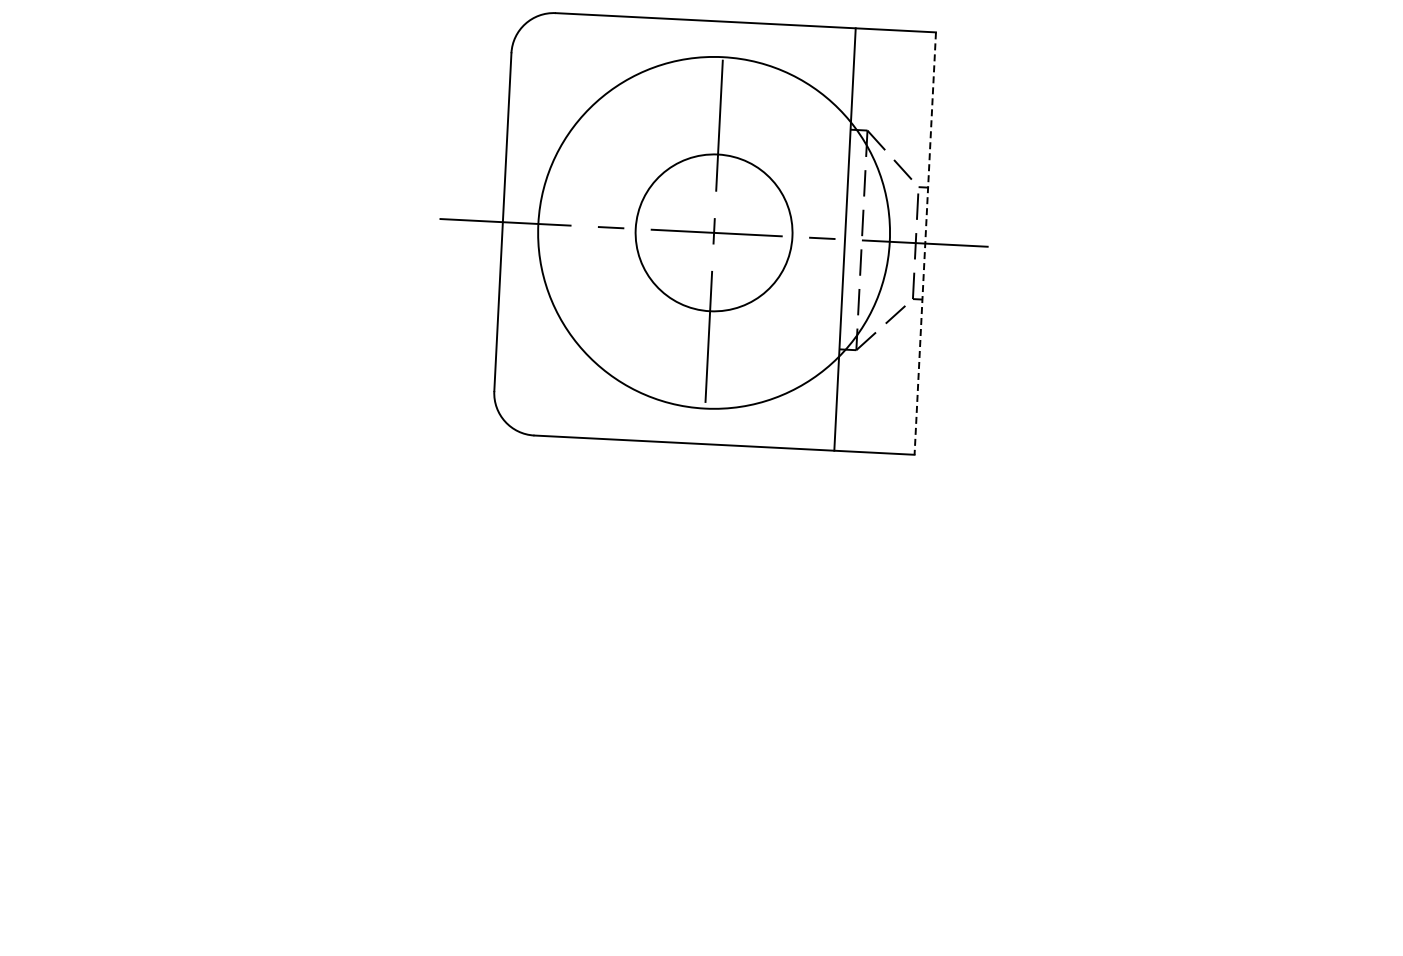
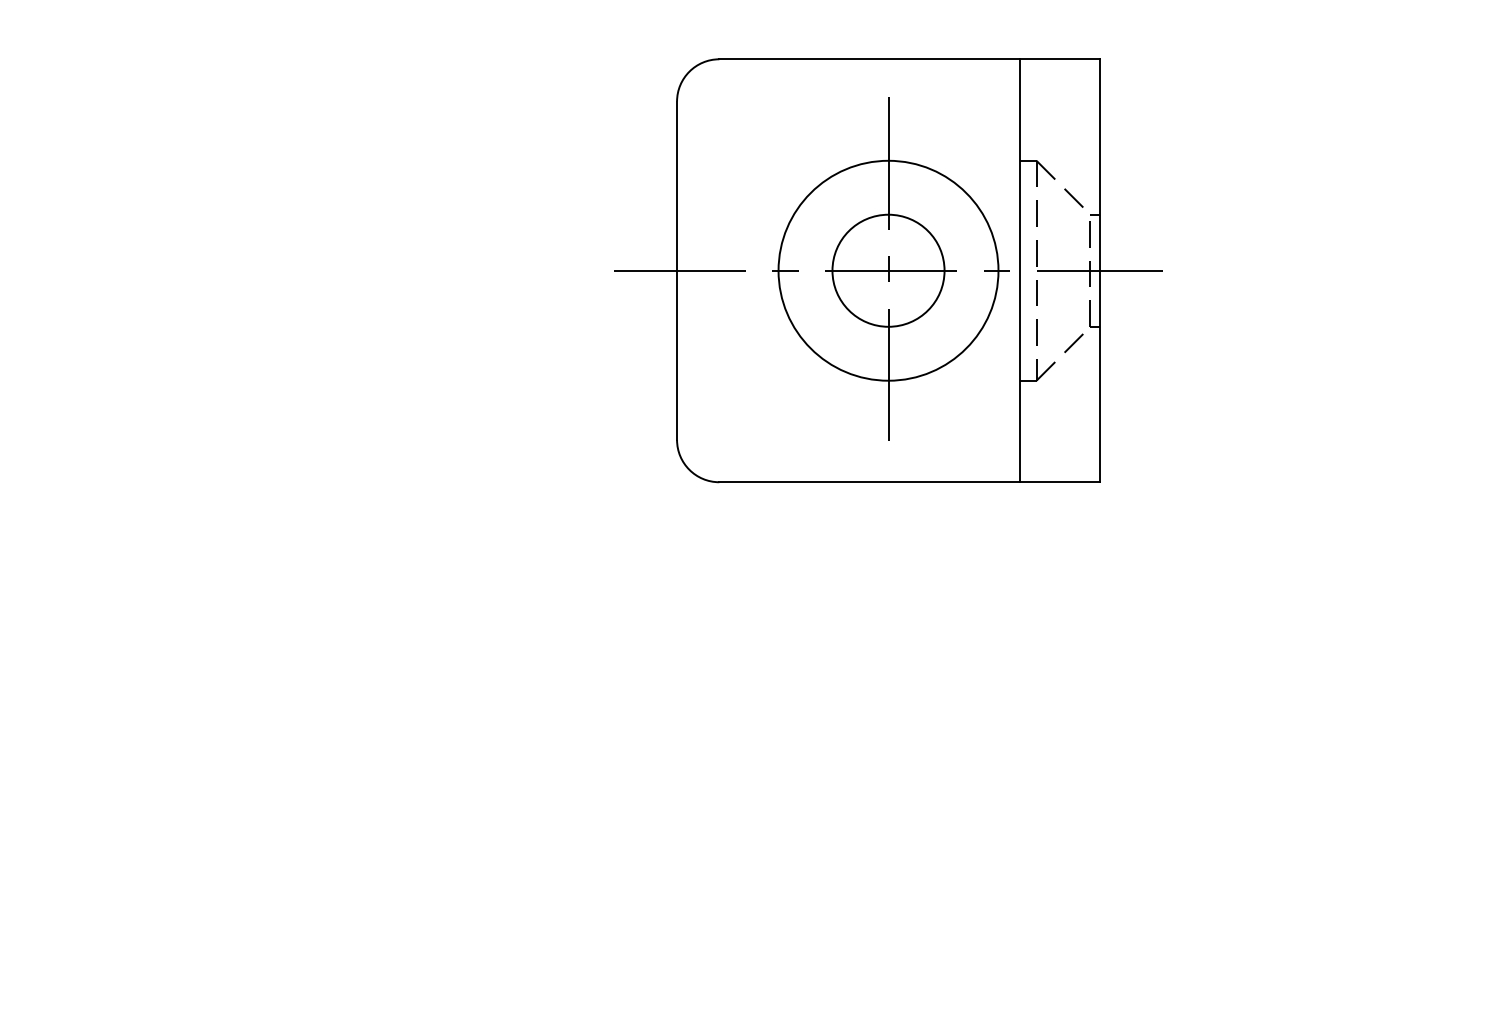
circle: (714, 232) -> (888, 270), size x0.62
circle: (714, 232) -> (888, 270), size x0.71
line: (924, 244) -> (1099, 271), dashed -> solid

